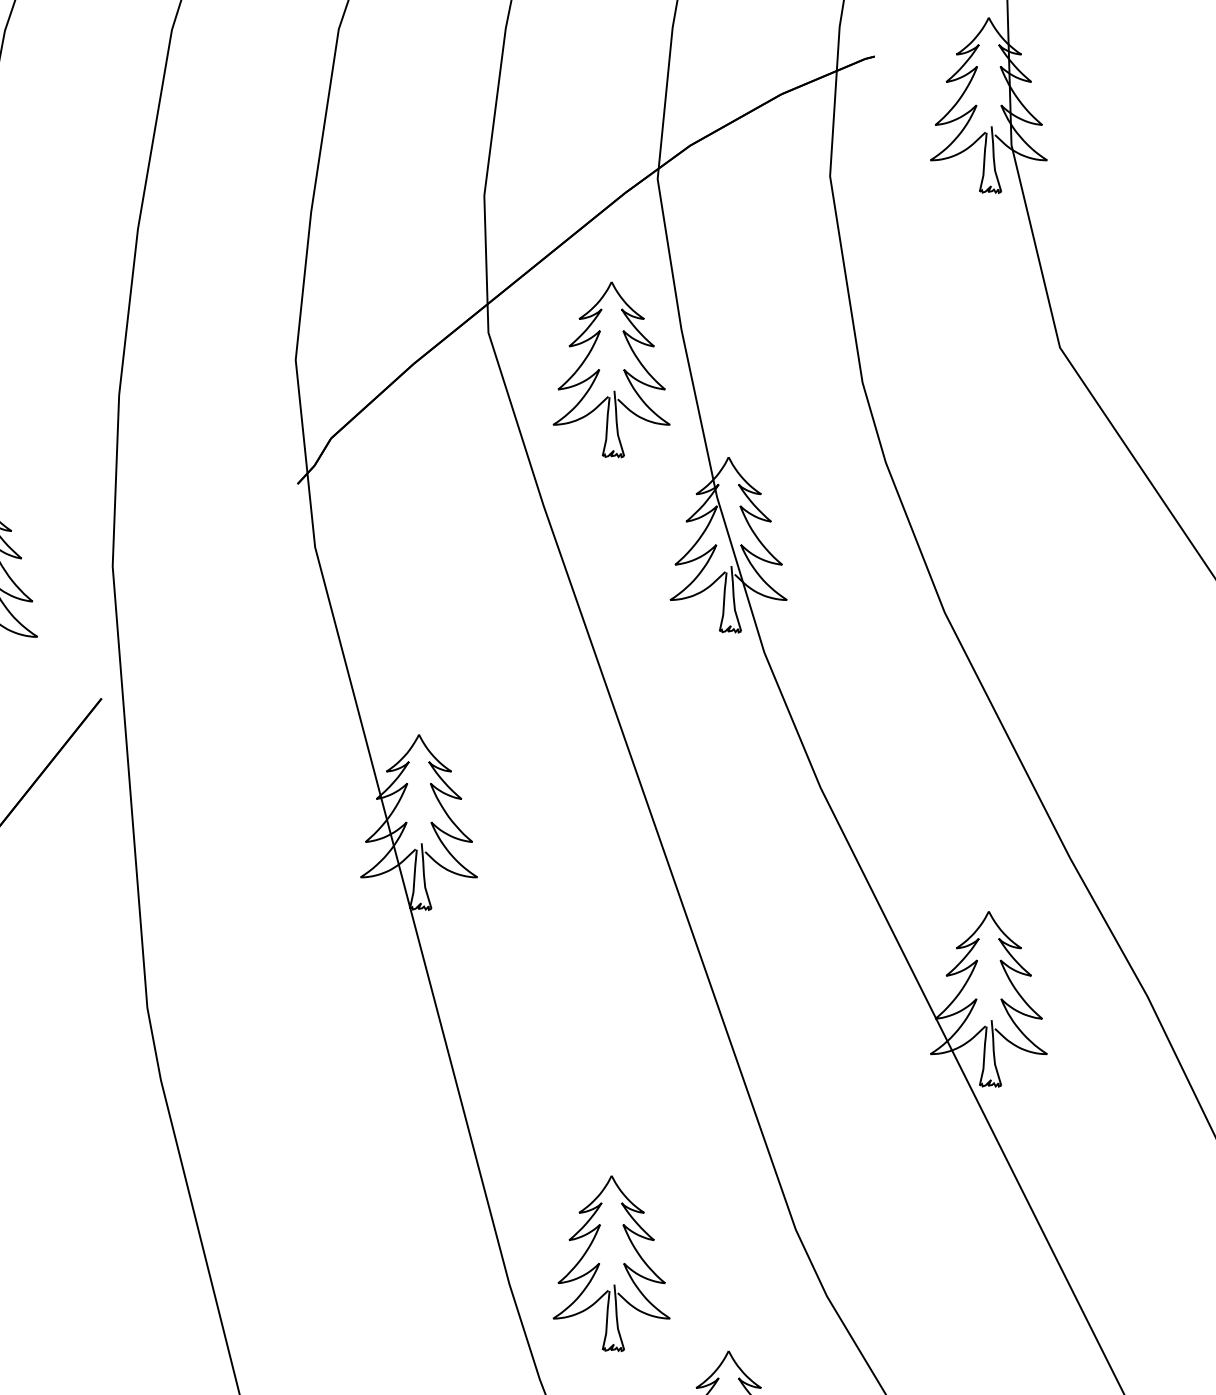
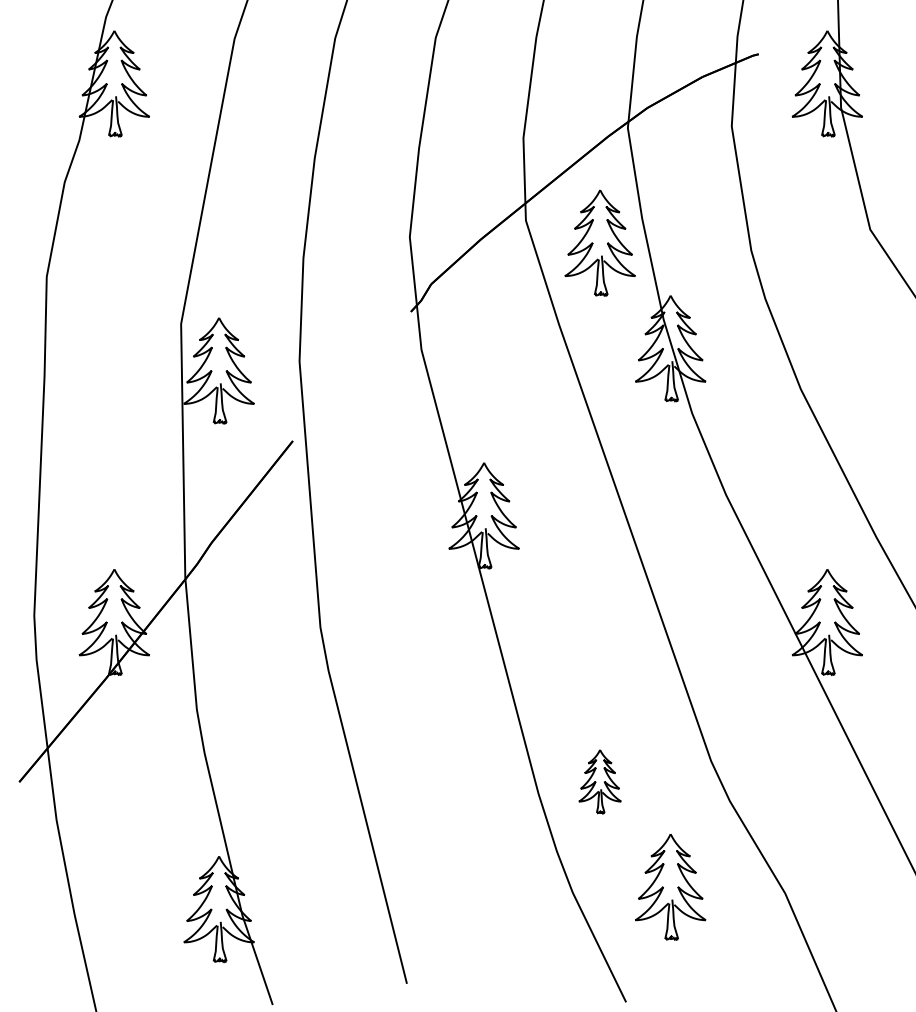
part: (610, 1263) -> (599, 781), size x0.6

